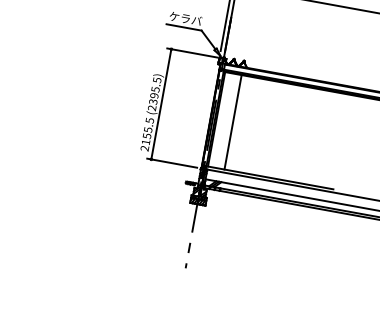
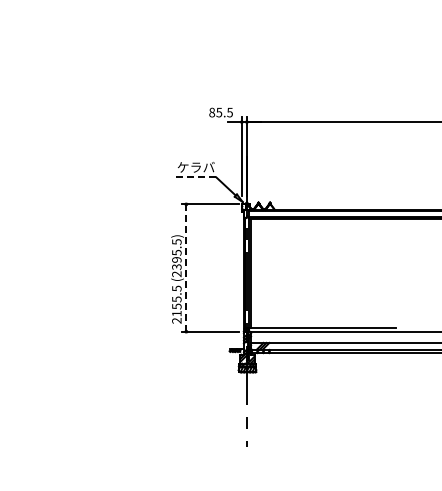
line: (184, 27) -> (196, 177), solid -> dashed
line: (161, 104) -> (186, 268), solid -> dashed
line: (233, 122) -> (270, 273), removed

